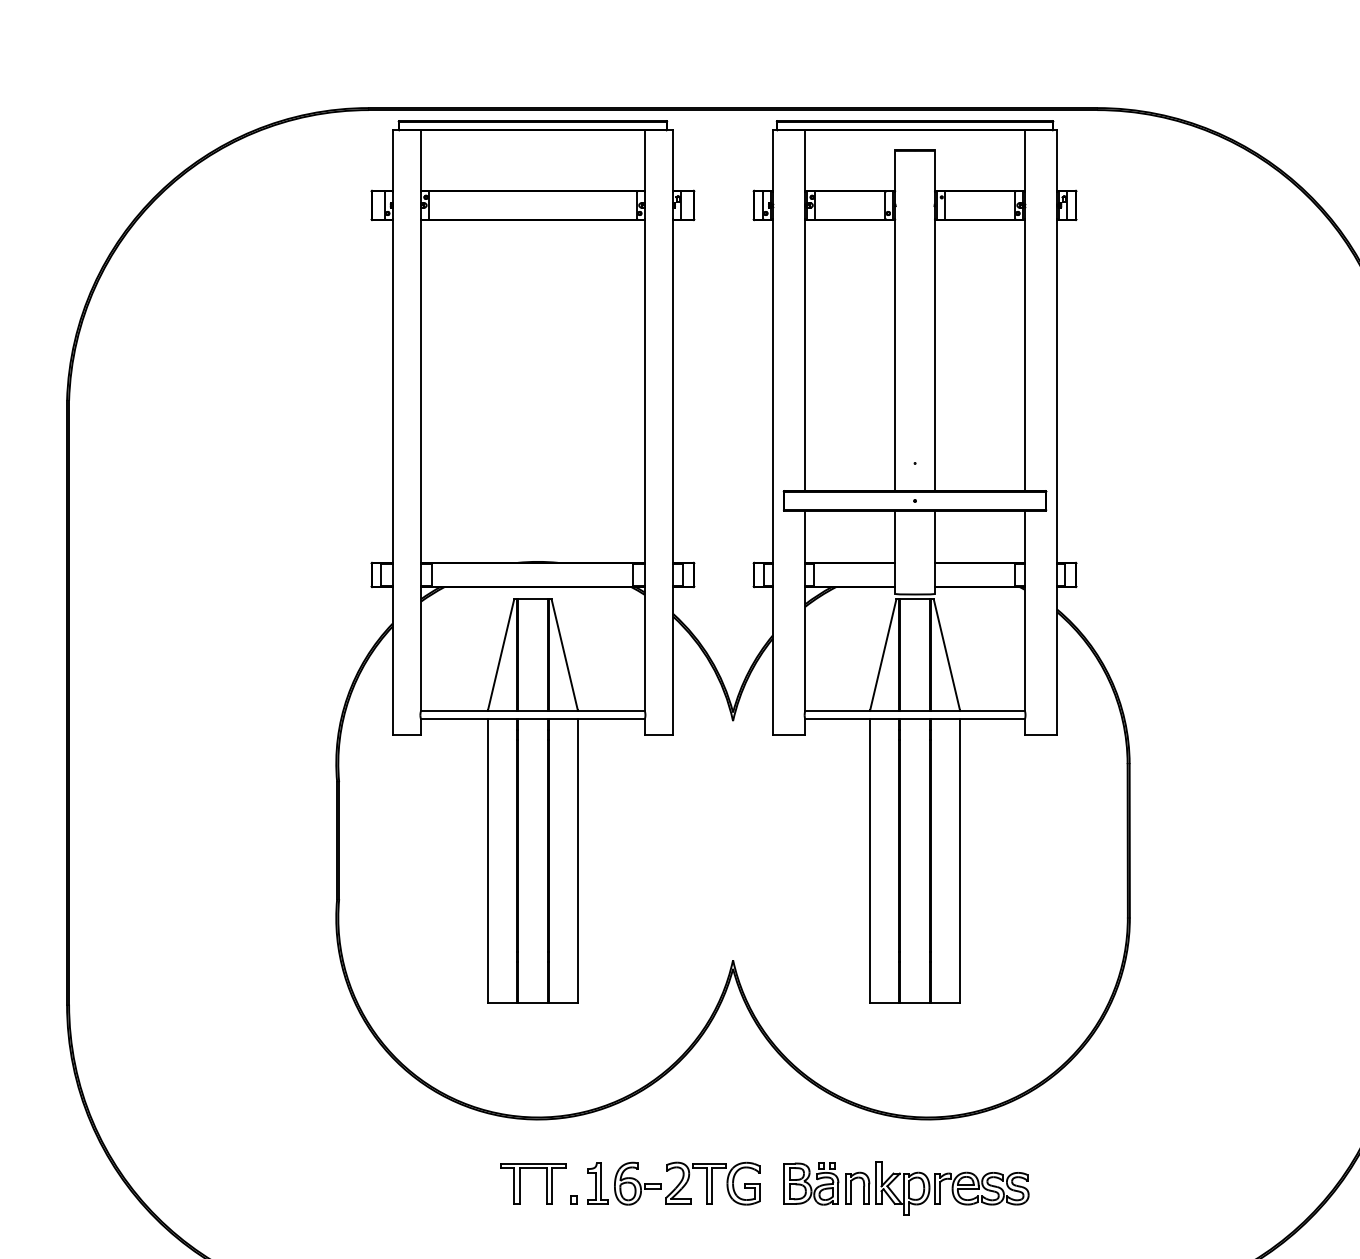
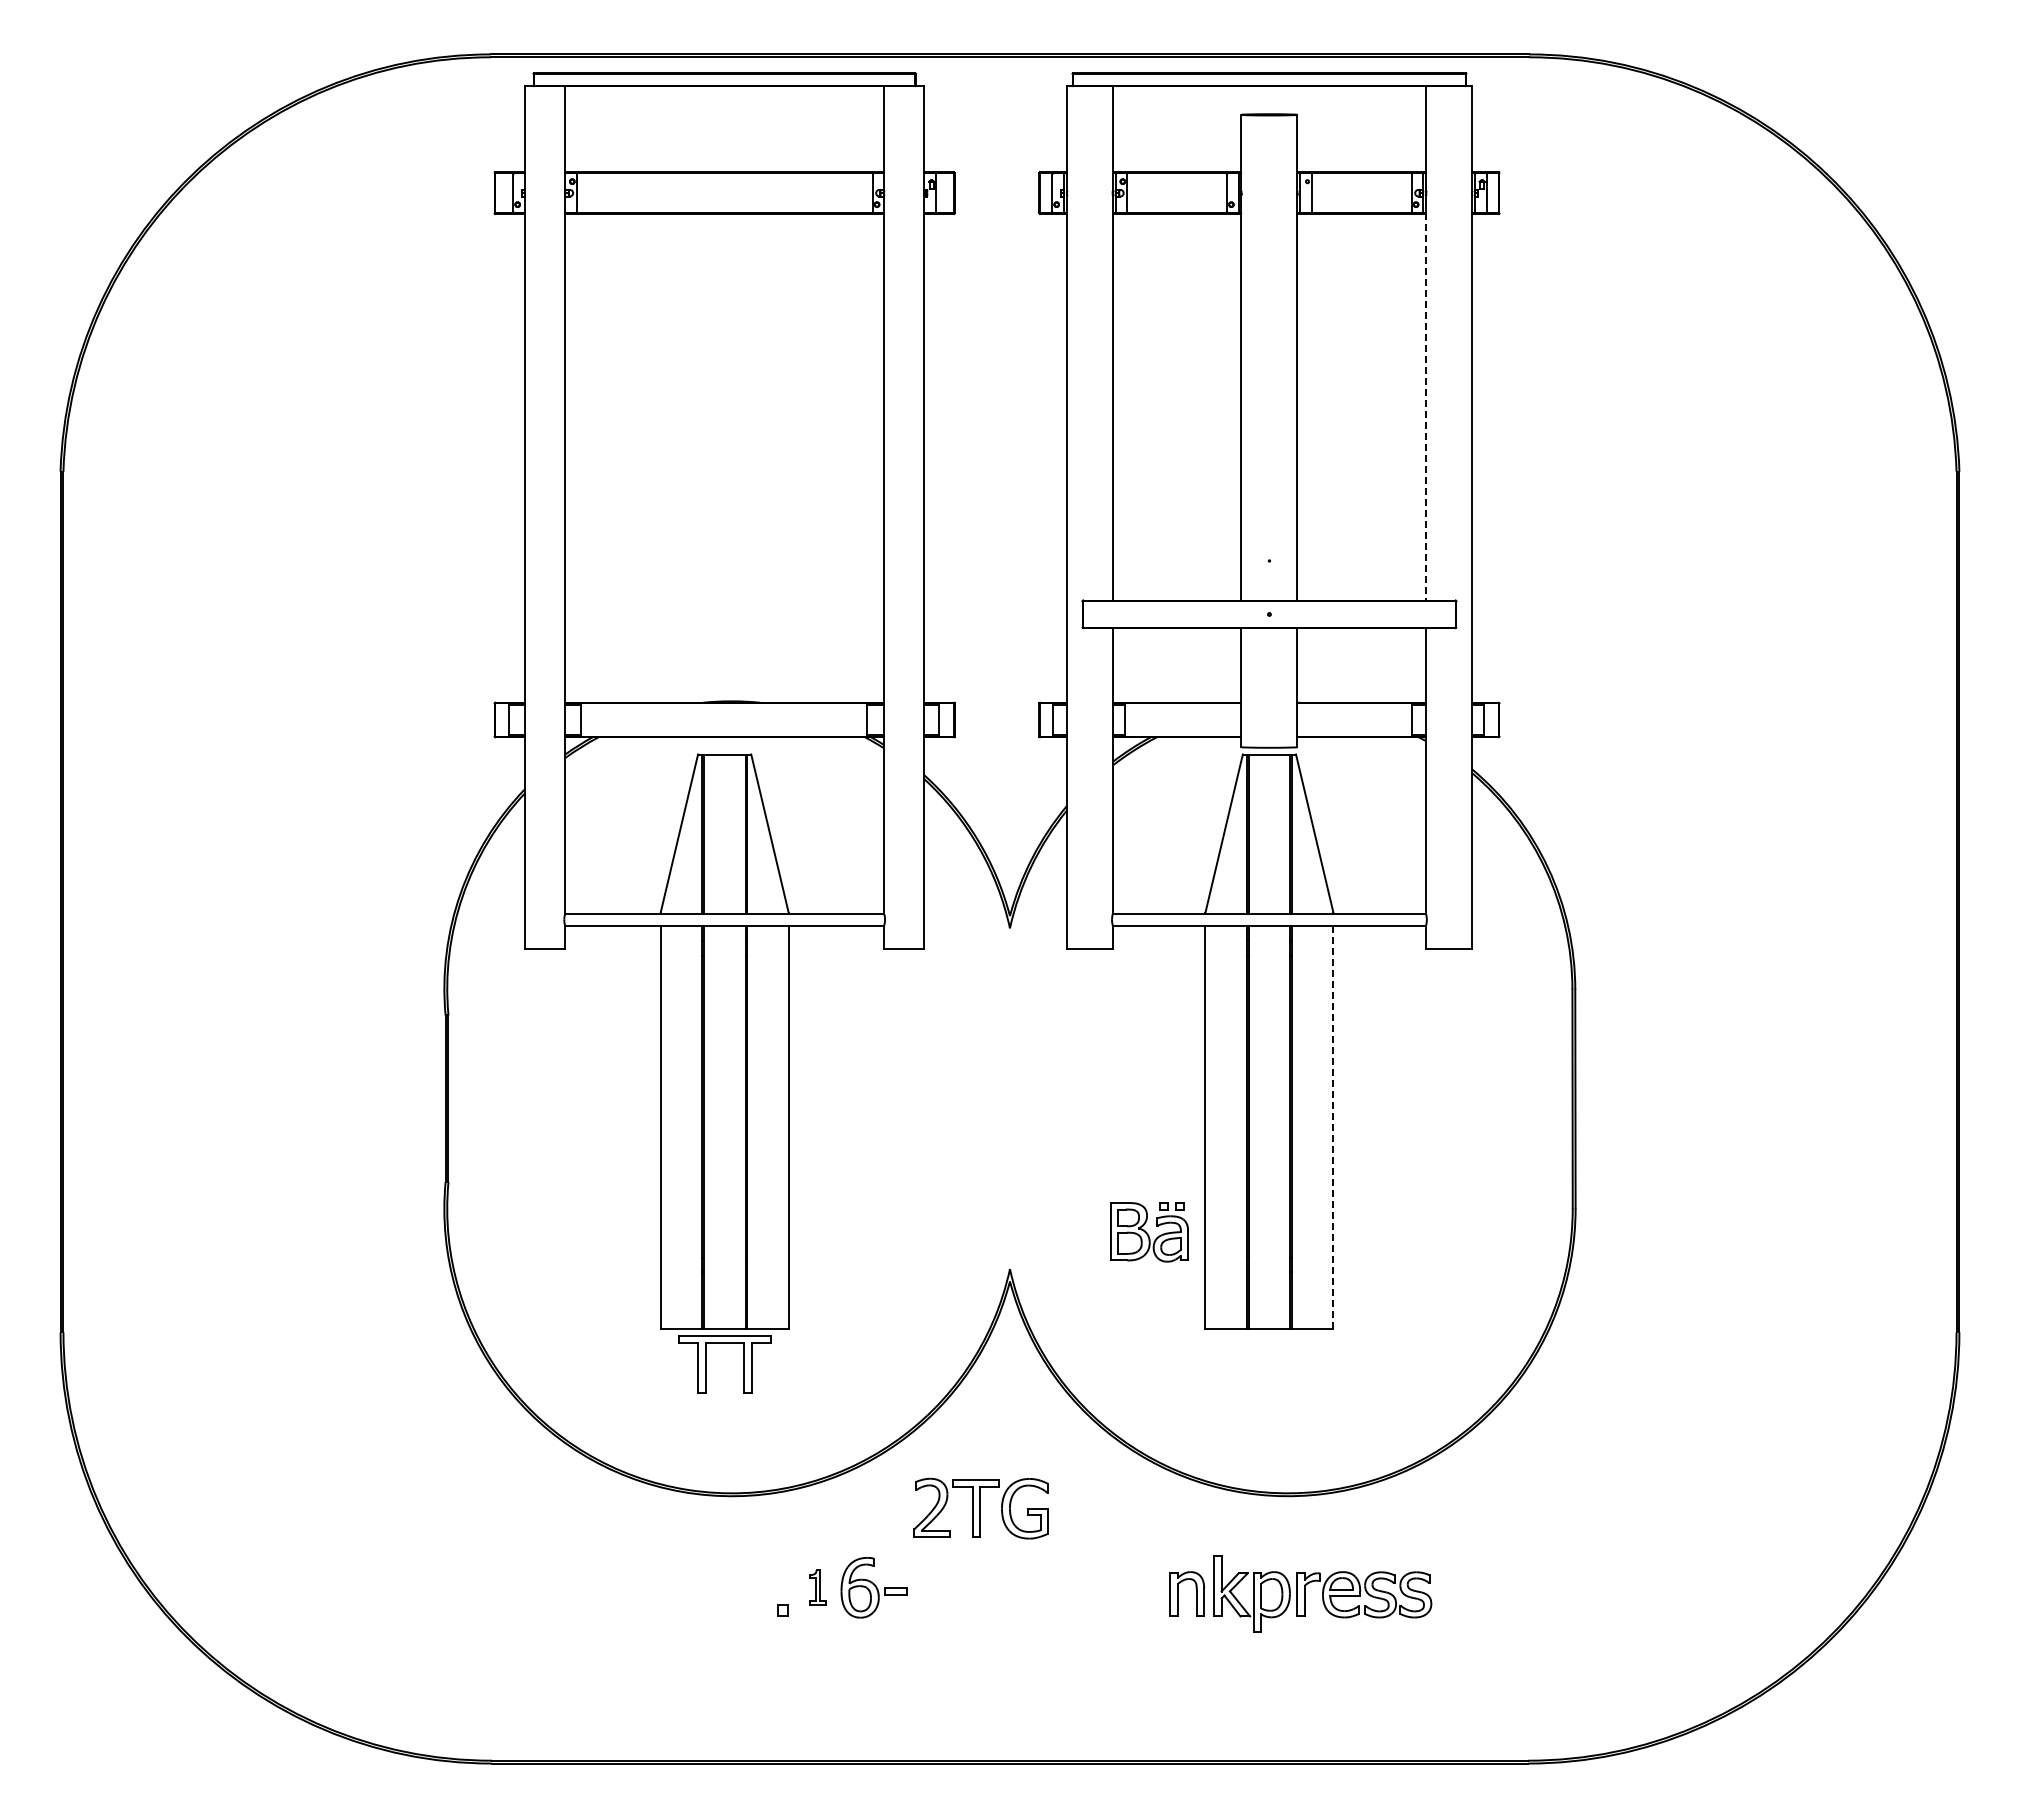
line: (1025, 355) -> (1426, 406), solid -> dashed
line: (960, 860) -> (1333, 1127), solid -> dashed
part: (520, 1183) -> (706, 1364), moved
part: (598, 1183) -> (817, 1587), size x0.6
part: (712, 1183) -> (980, 1508), moved
part: (811, 1184) -> (1149, 1232), moved

